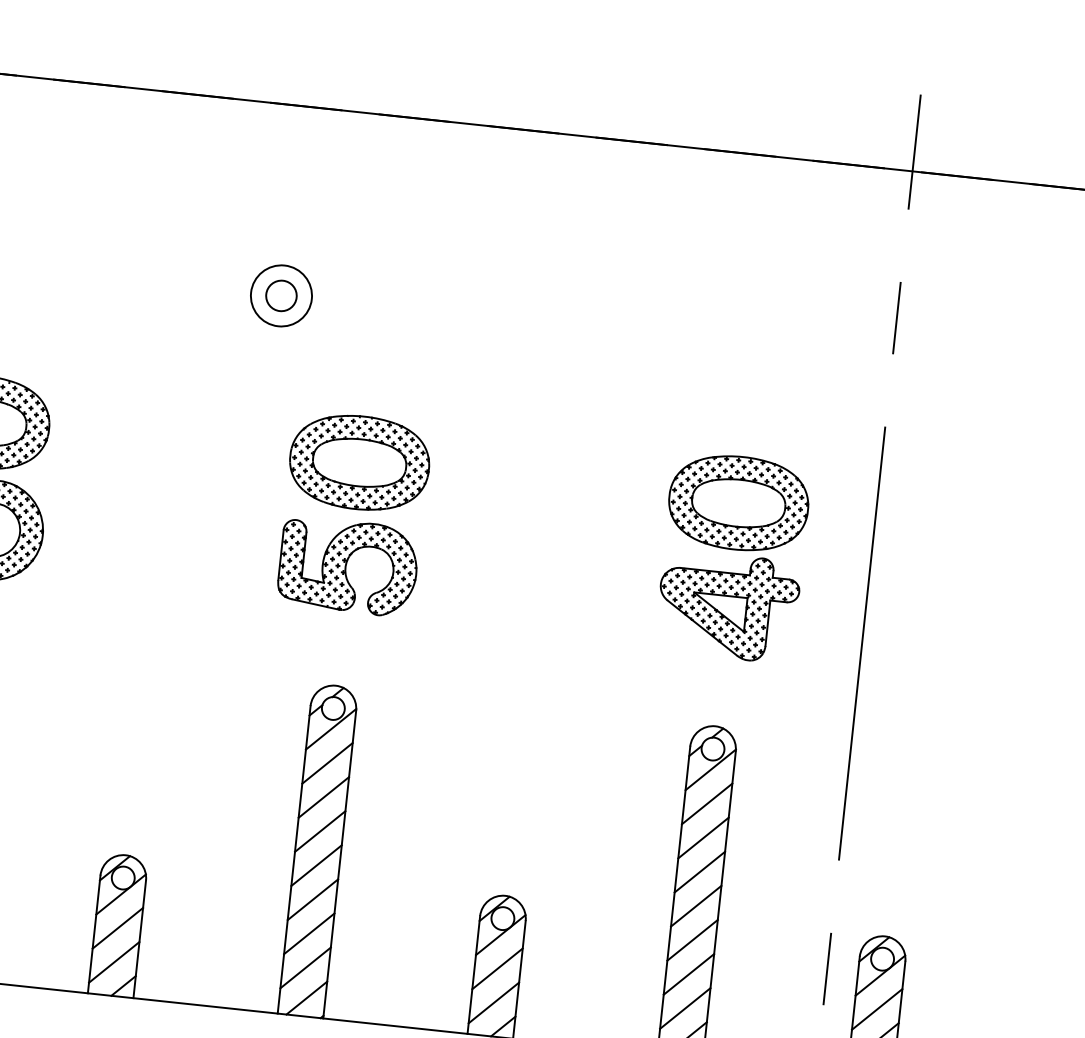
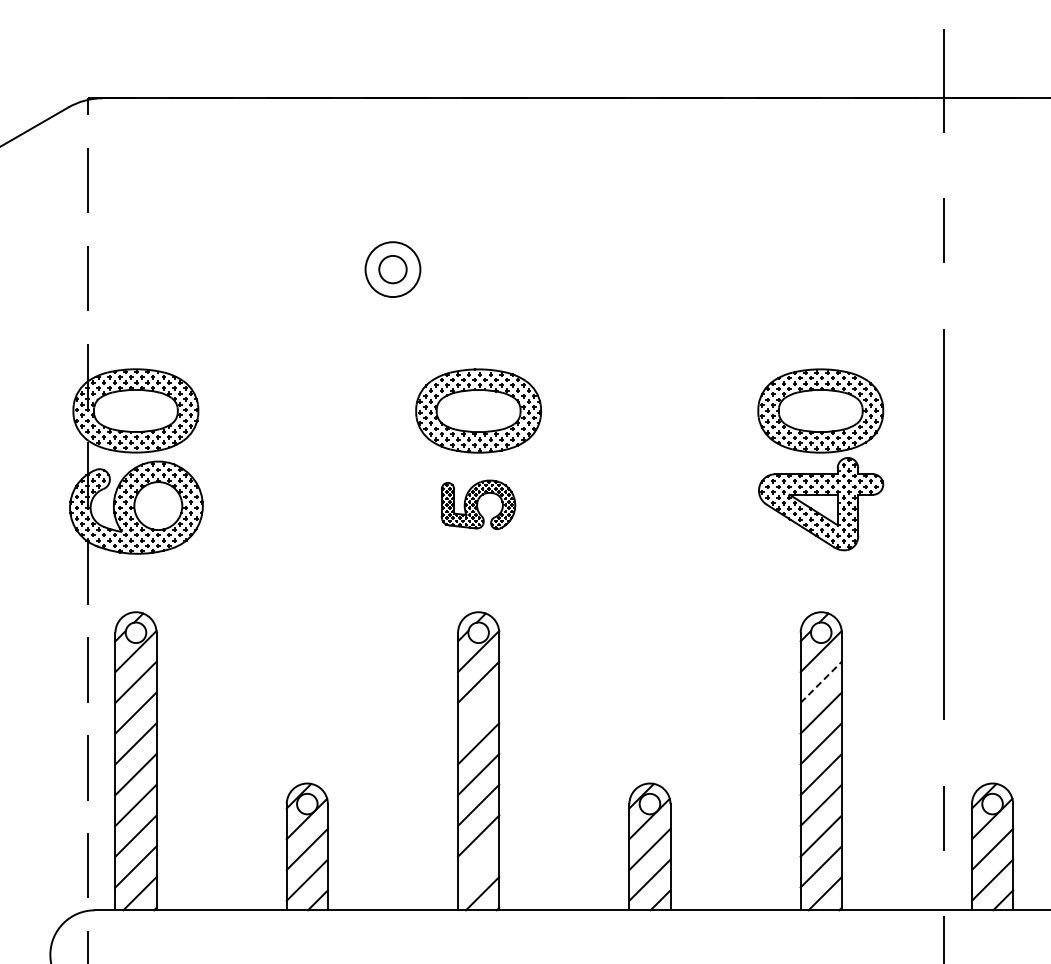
part: (348, 566) -> (478, 504), size x0.6
line: (323, 796) -> (478, 712), removed
line: (707, 803) -> (821, 681), solid -> dashed
line: (305, 967) -> (478, 866), removed

